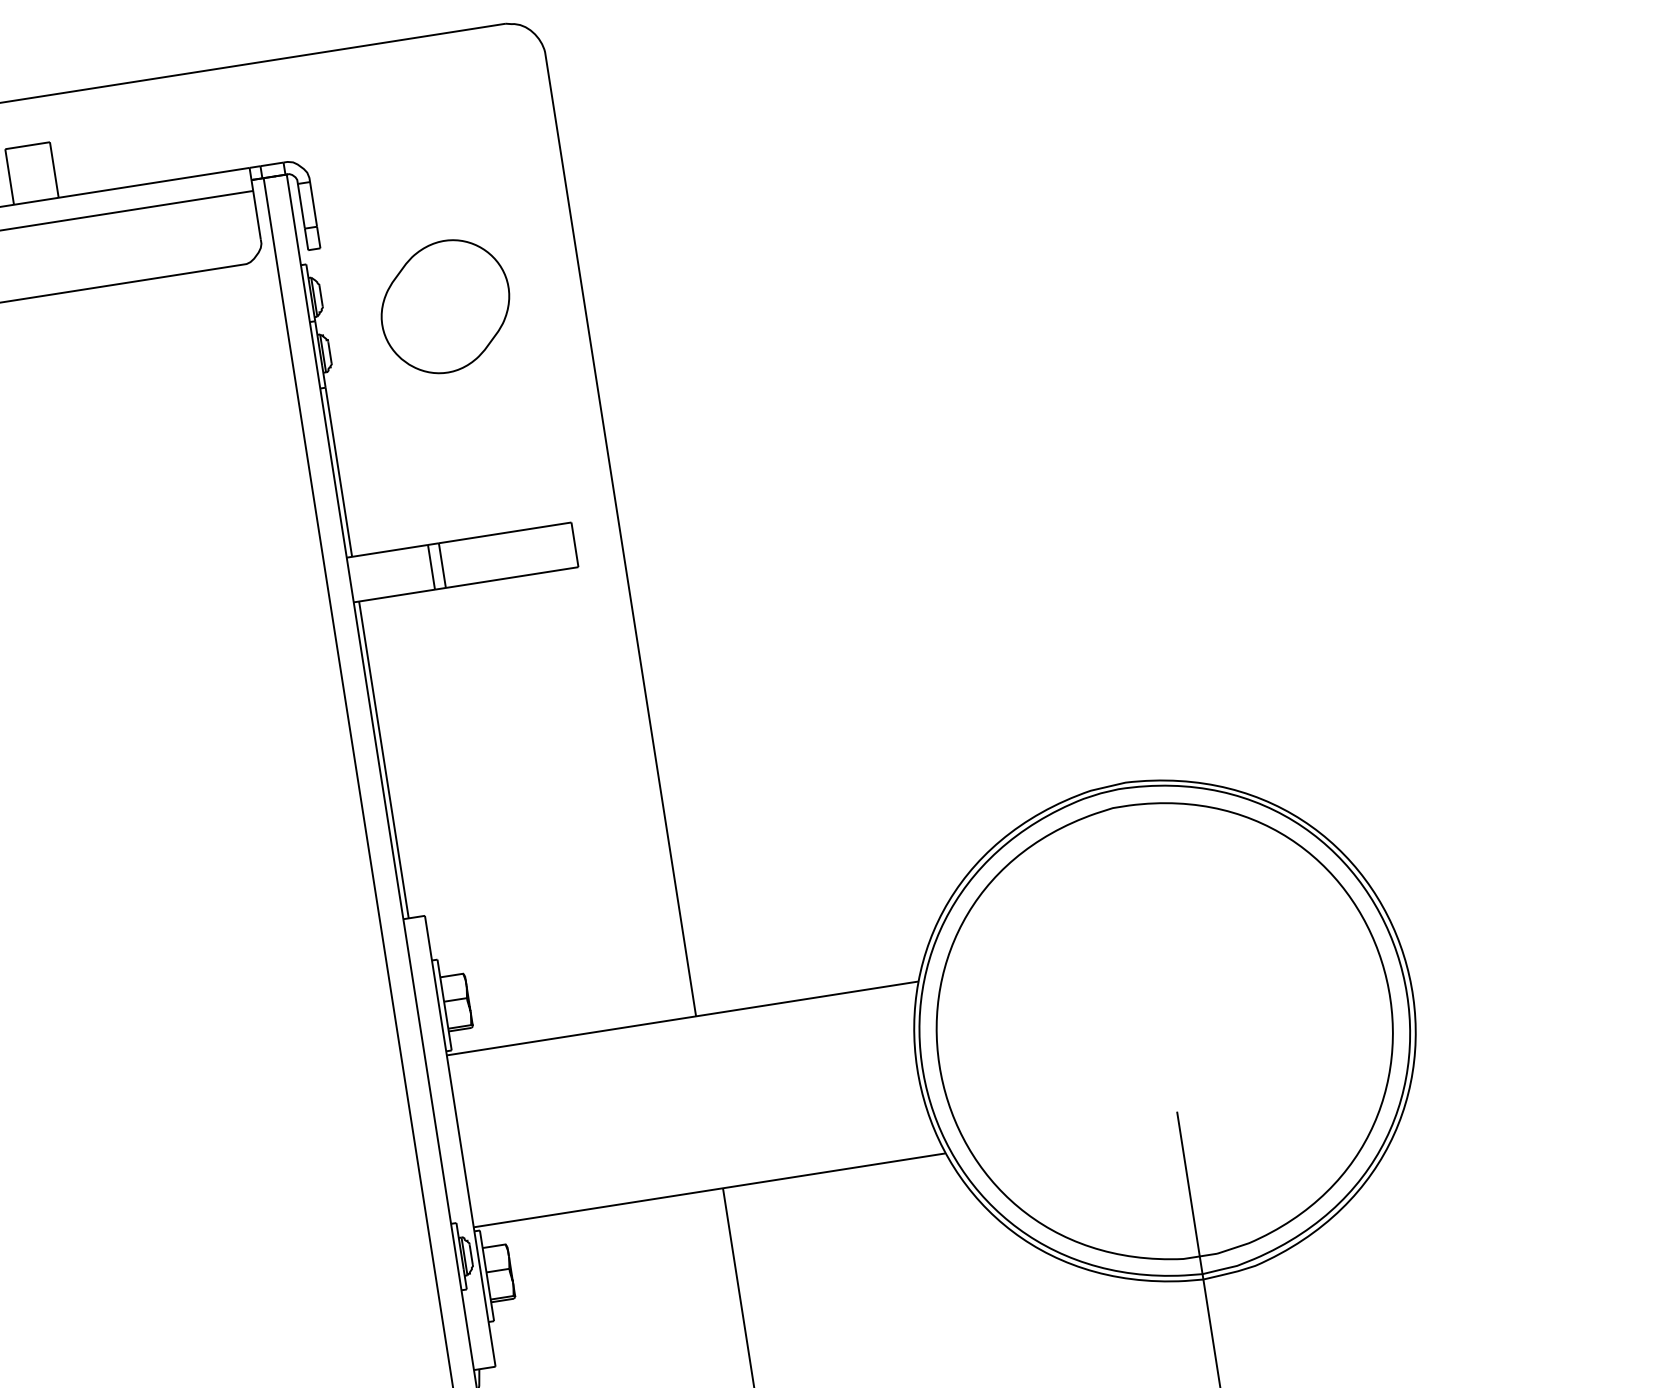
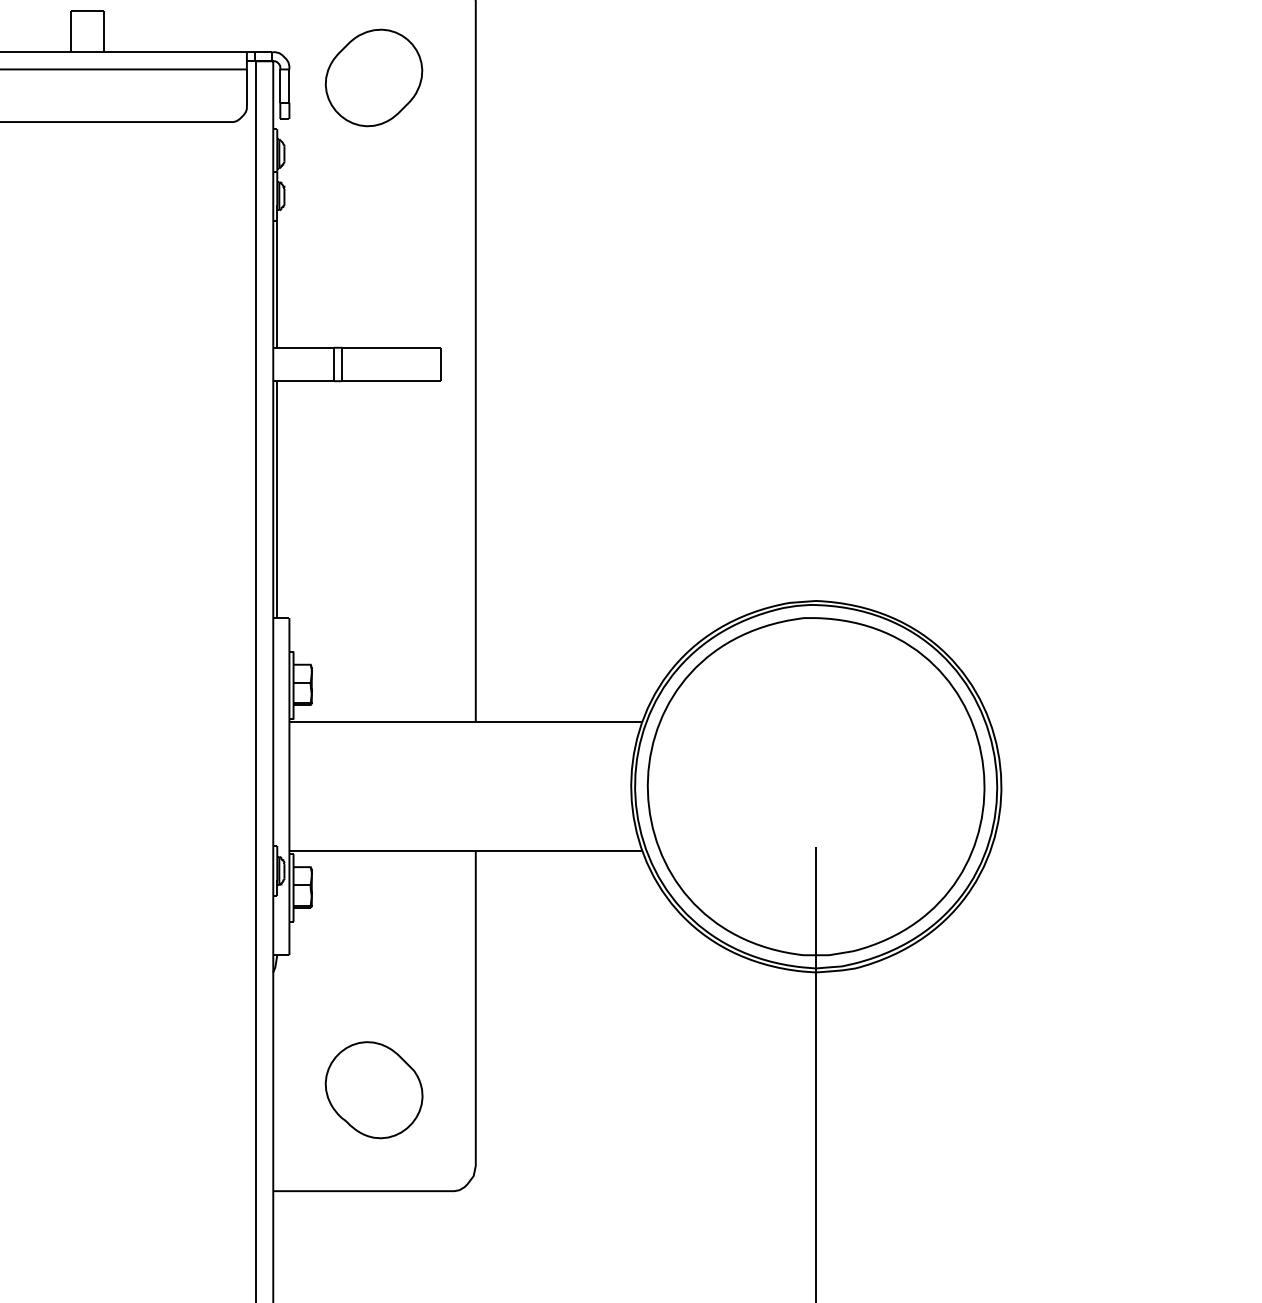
part: (444, 306) -> (373, 77), moved

